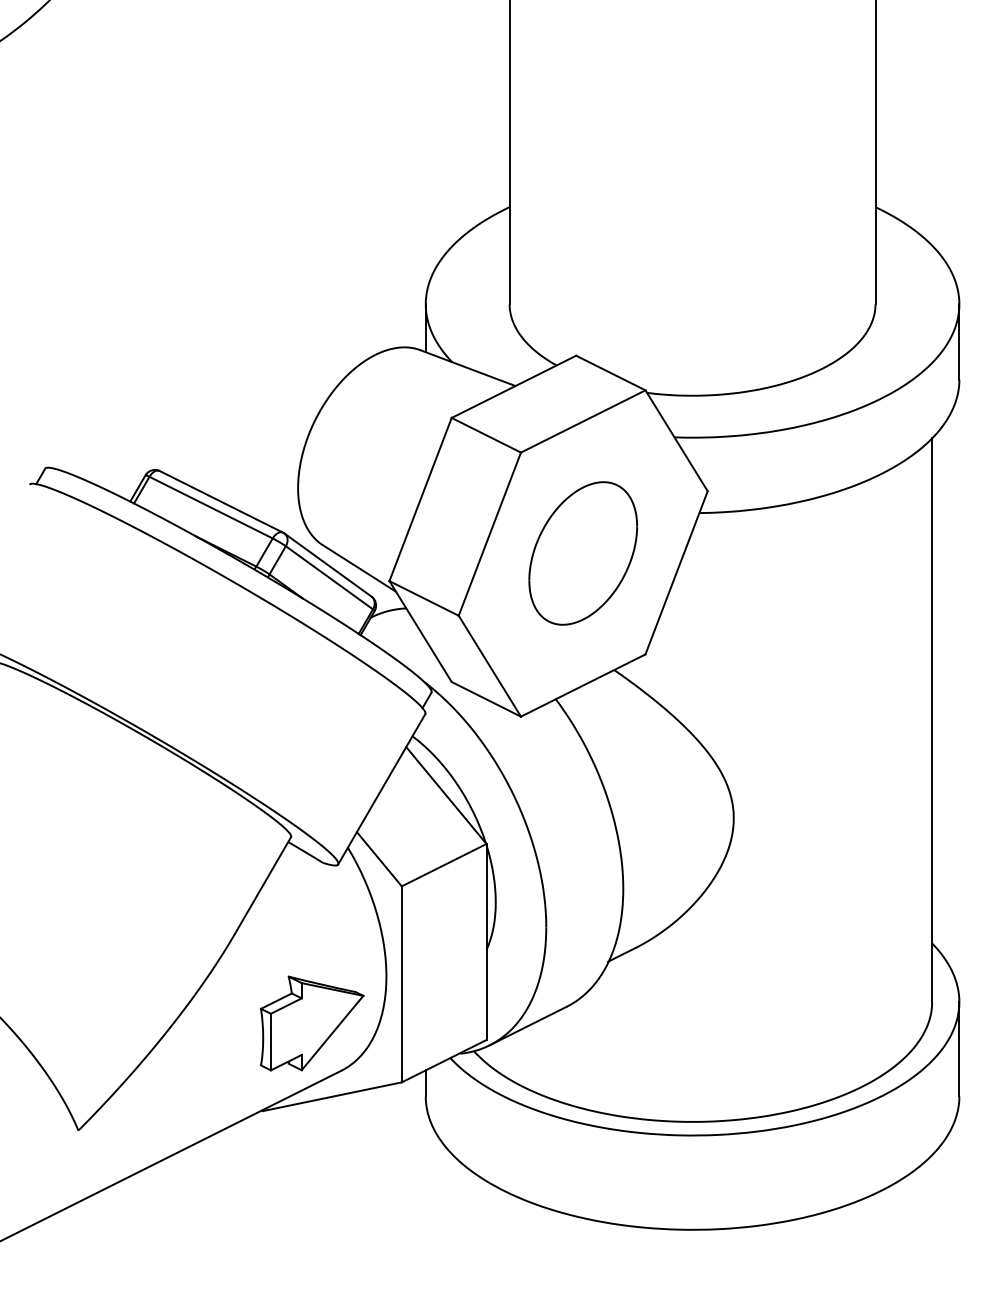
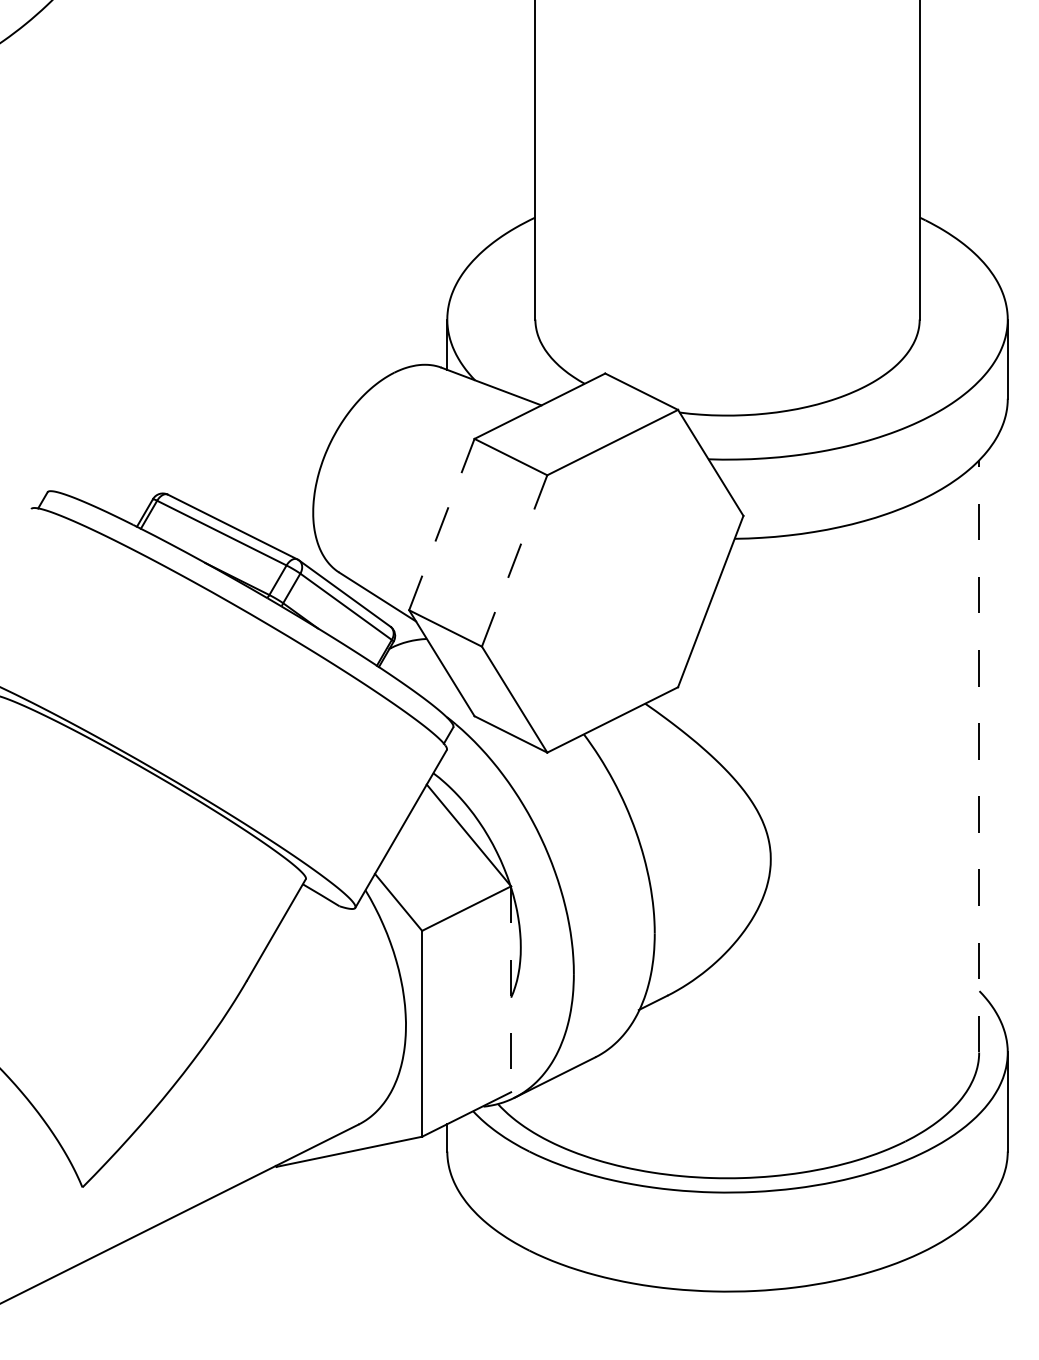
line: (420, 499) -> (441, 524), solid -> dashed
line: (489, 534) -> (514, 561), solid -> dashed
part: (582, 553) -> (611, 581), removed
line: (932, 719) -> (979, 755), solid -> dashed
line: (486, 942) -> (511, 989), solid -> dashed
part: (312, 1023) -> (328, 1074), removed

